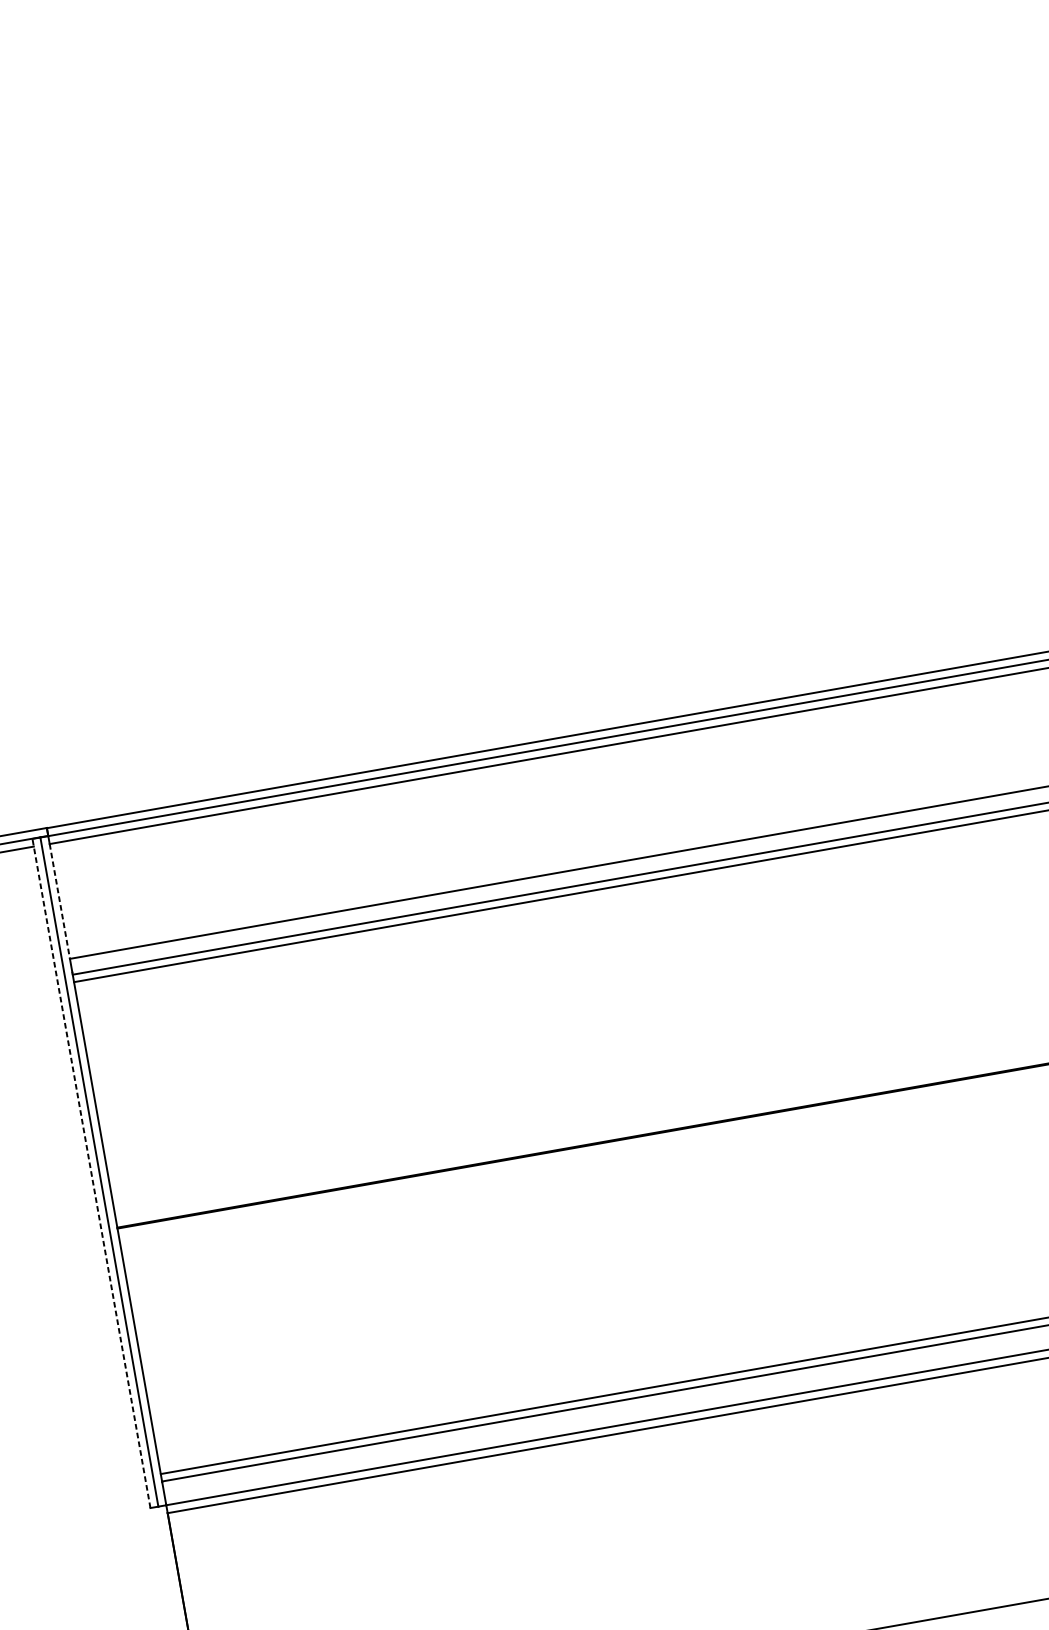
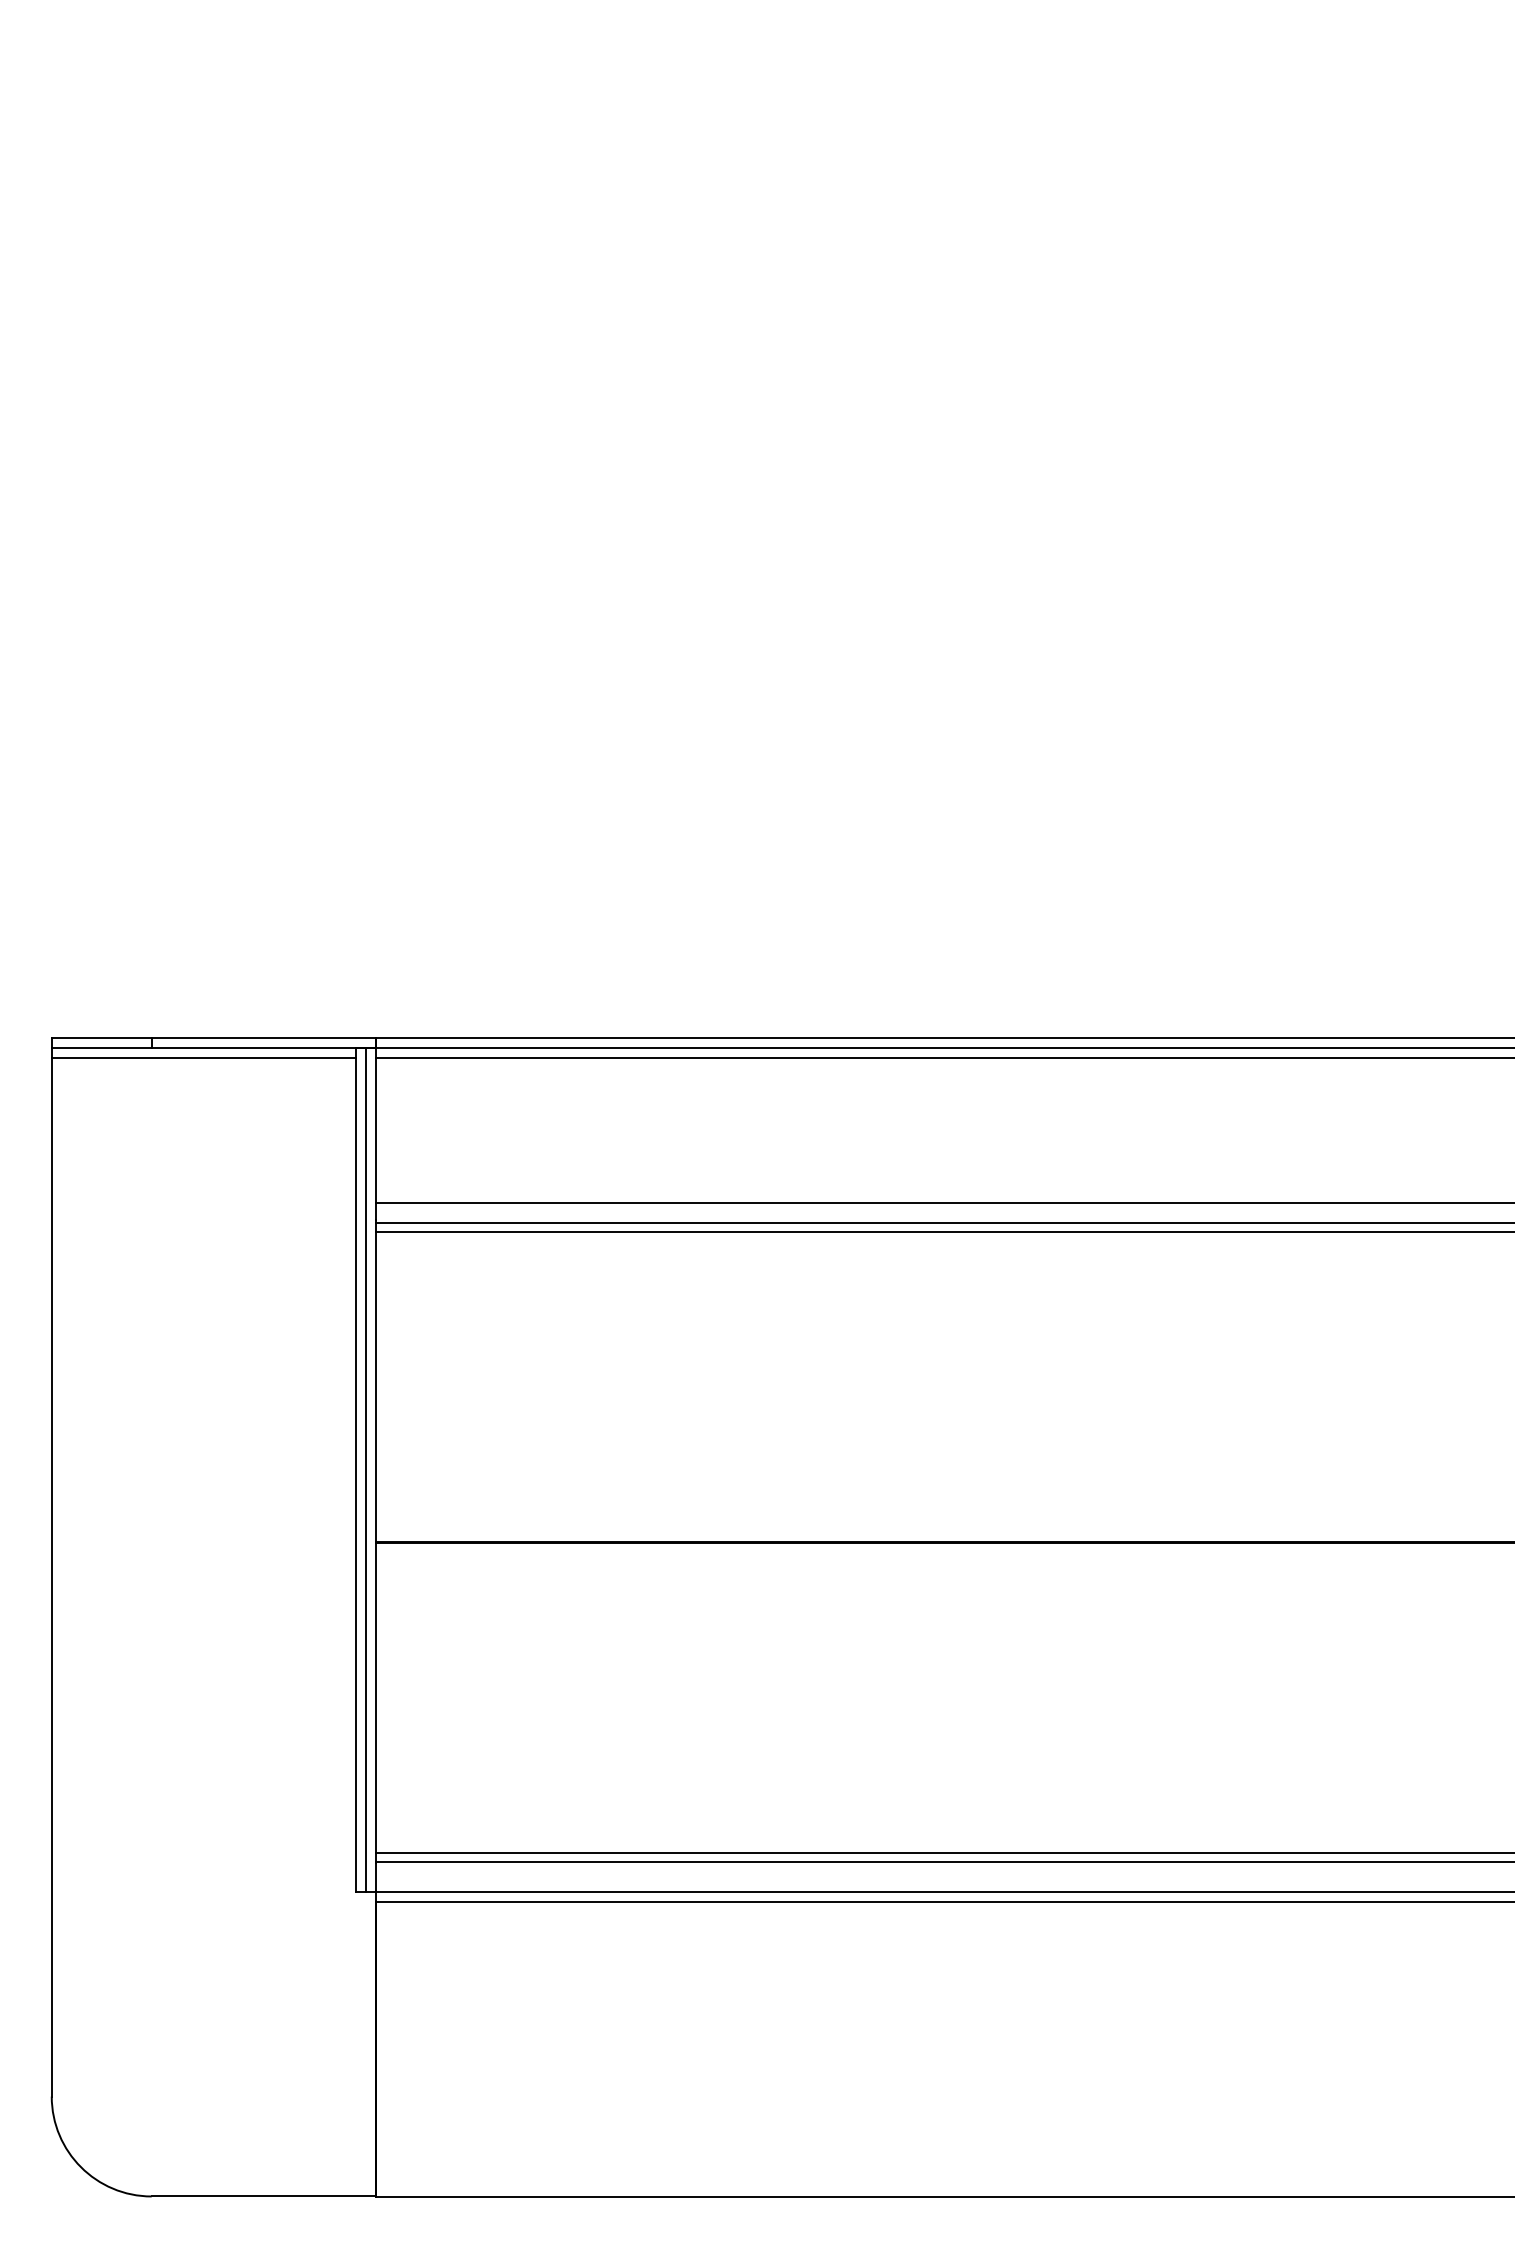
line: (59, 901) -> (376, 1130), dashed -> solid
line: (91, 1173) -> (356, 1469), dashed -> solid

